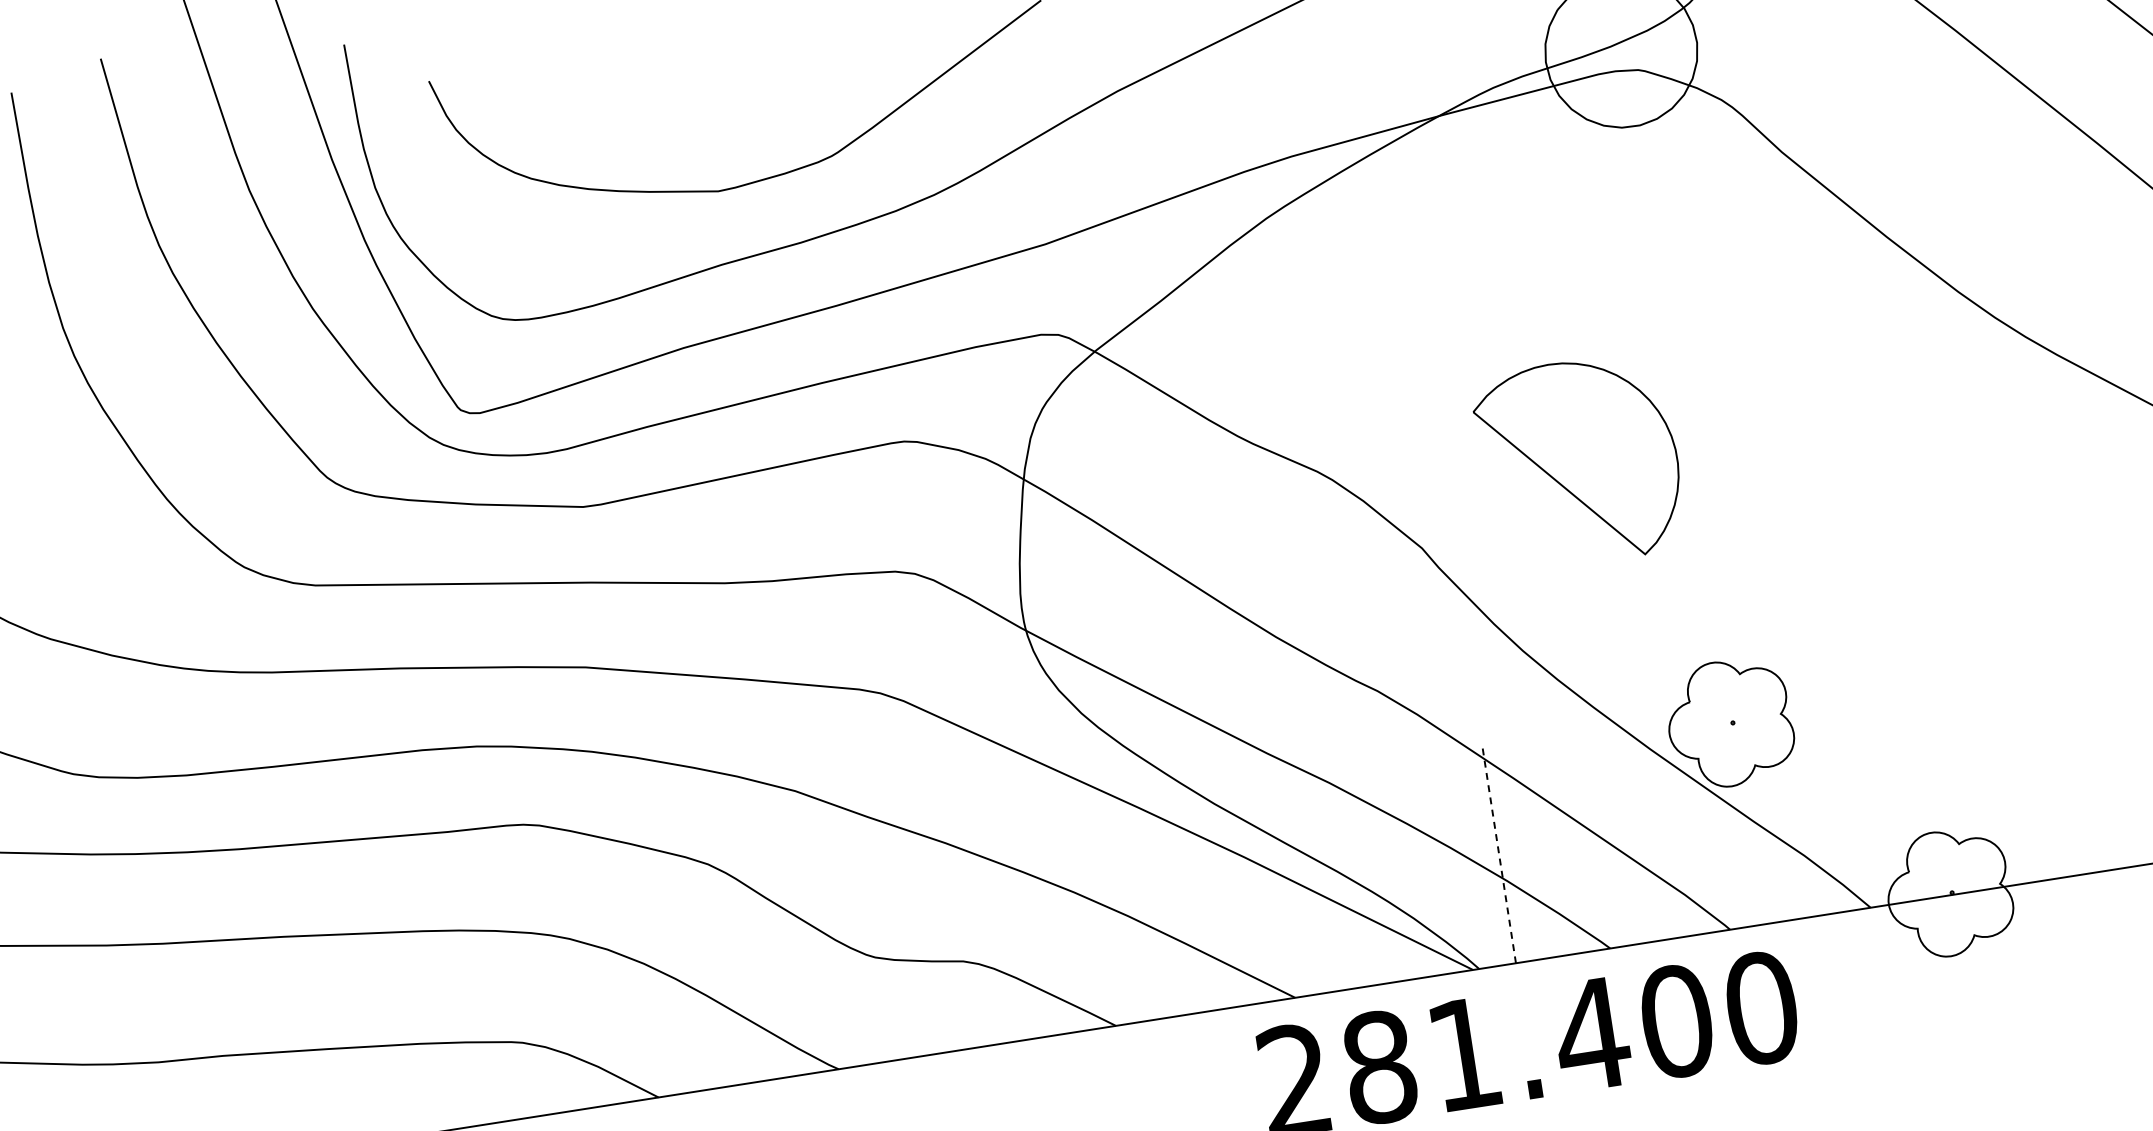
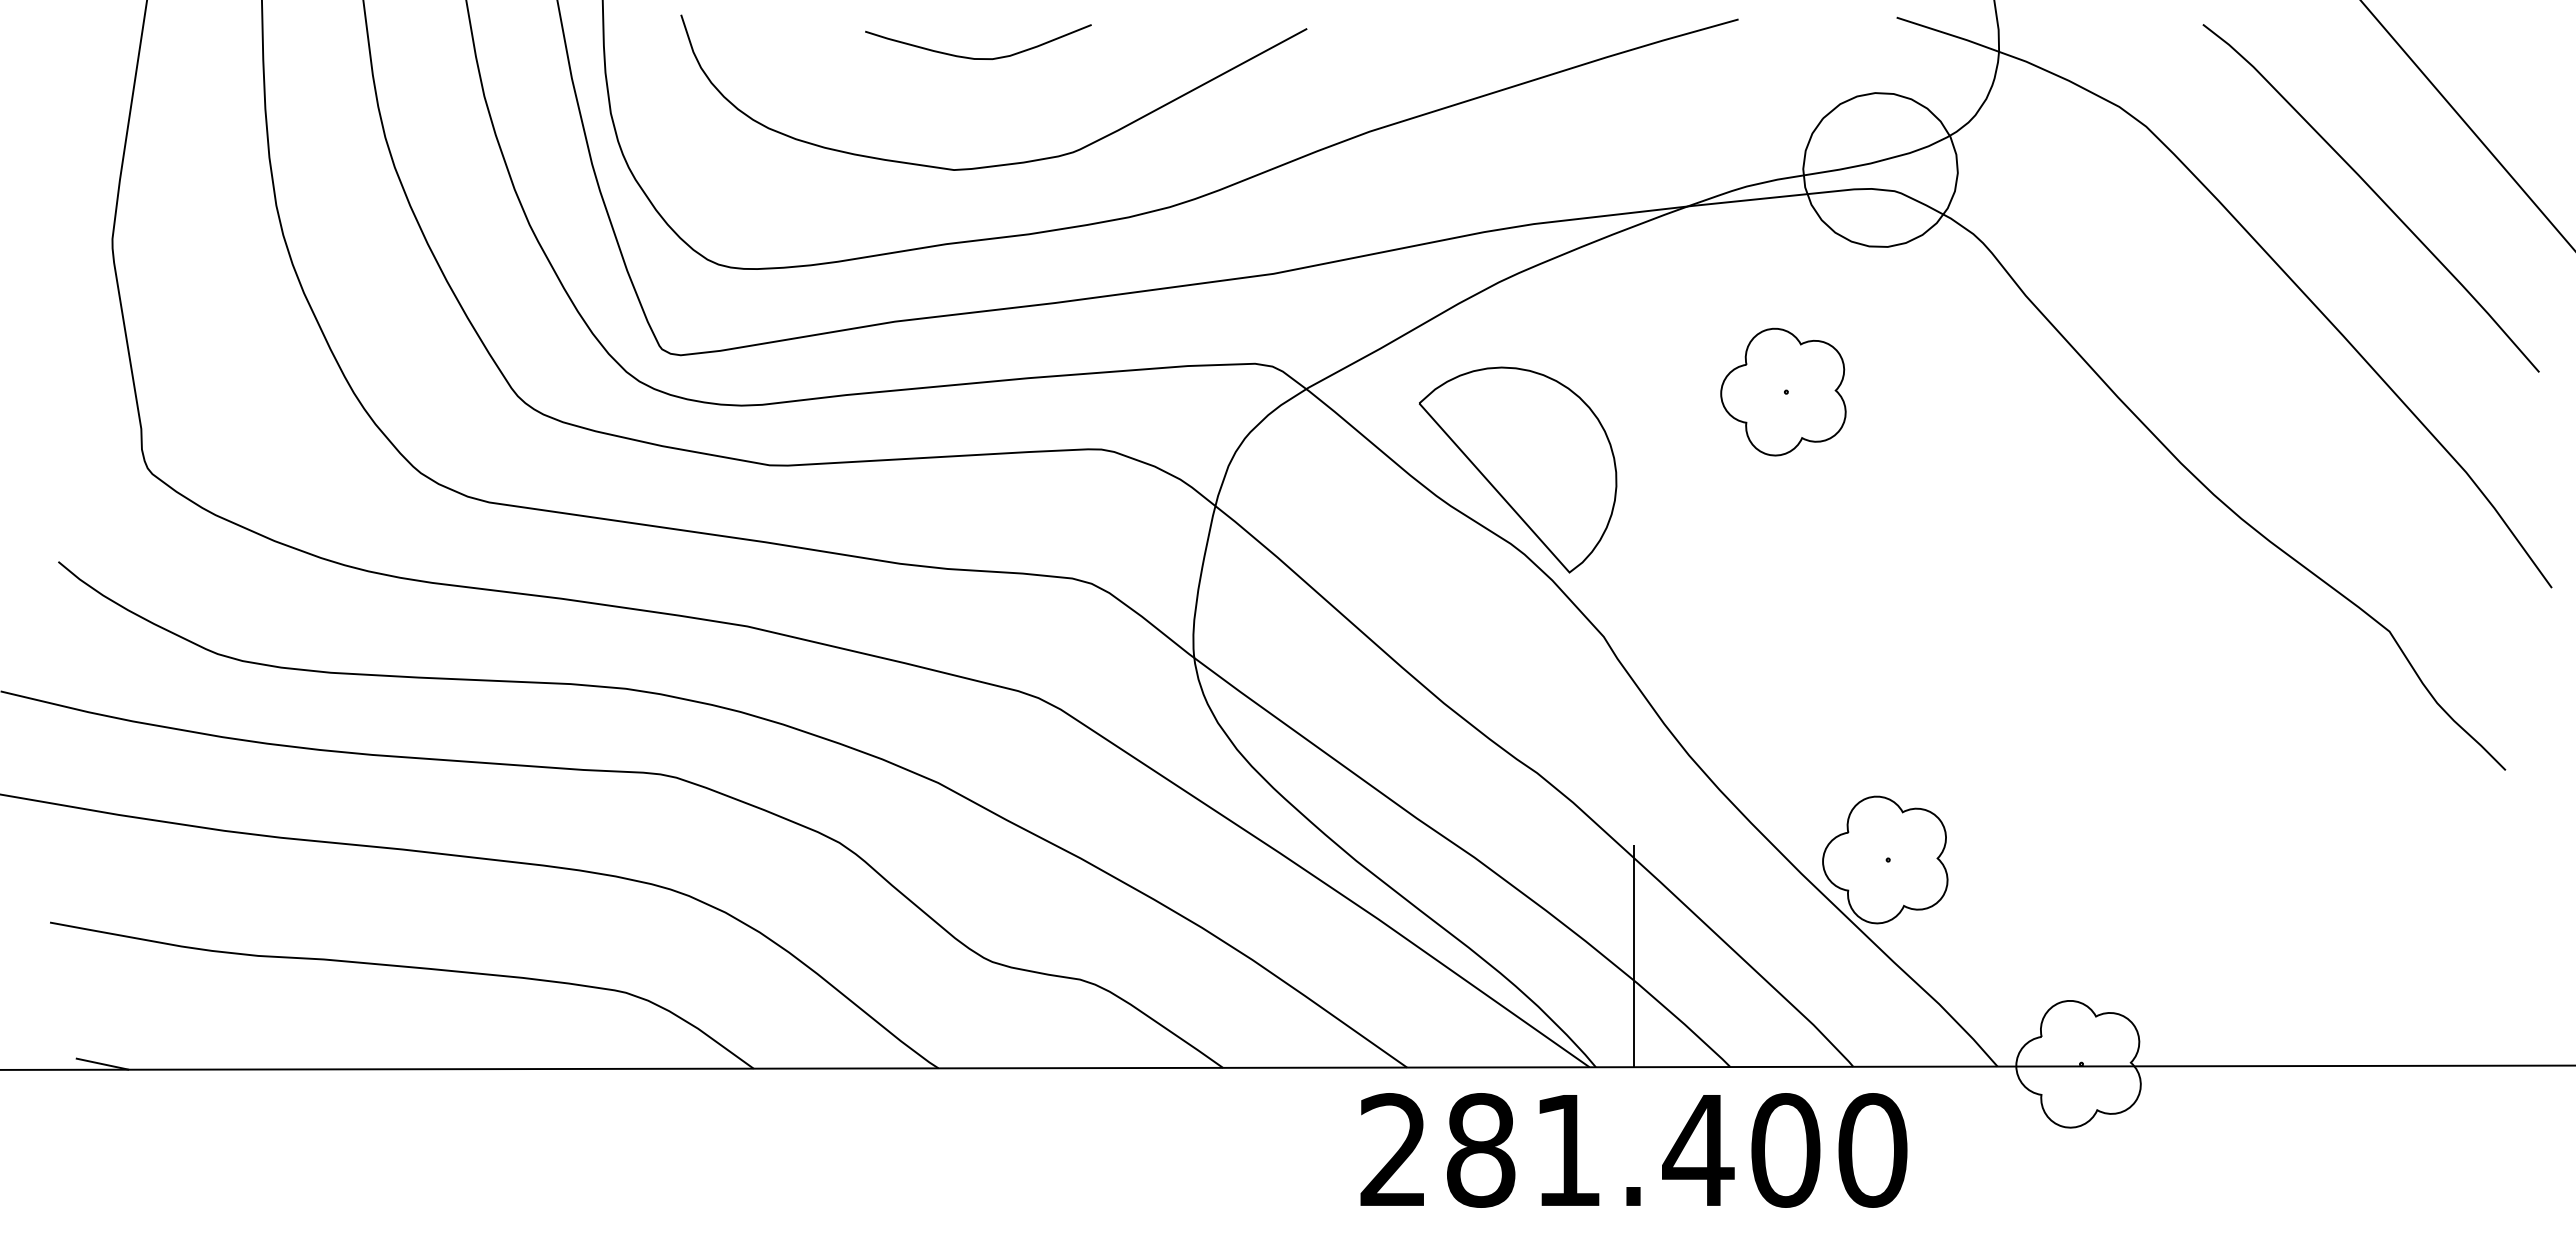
curve: (720, 78) -> (973, 57), added
part: (1560, 282) -> (1783, 391), added
part: (1579, 461) -> (1518, 469), moved
line: (1499, 855) -> (1633, 956), dashed -> solid

